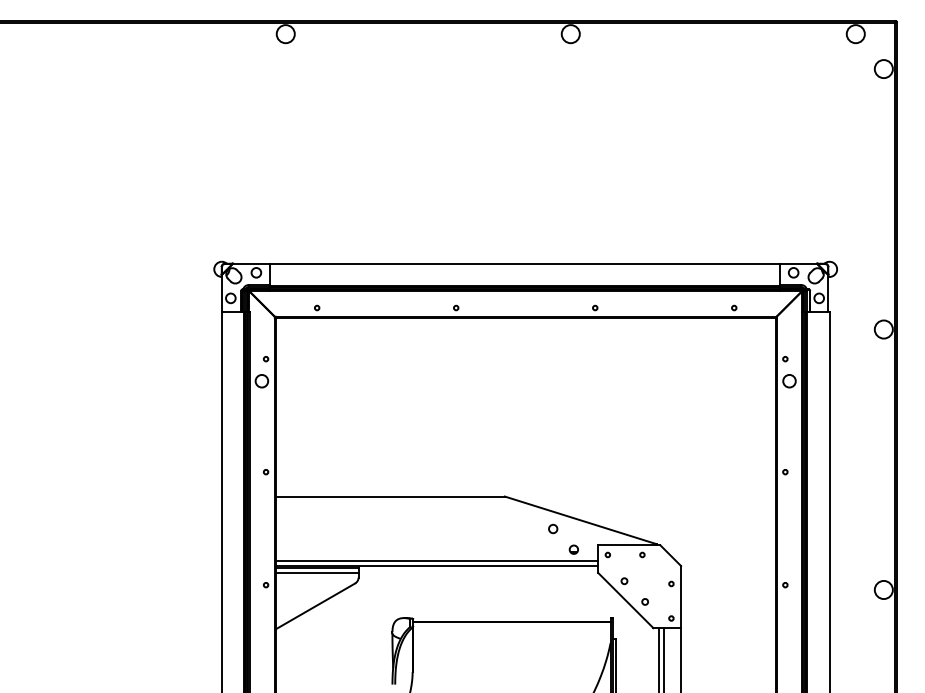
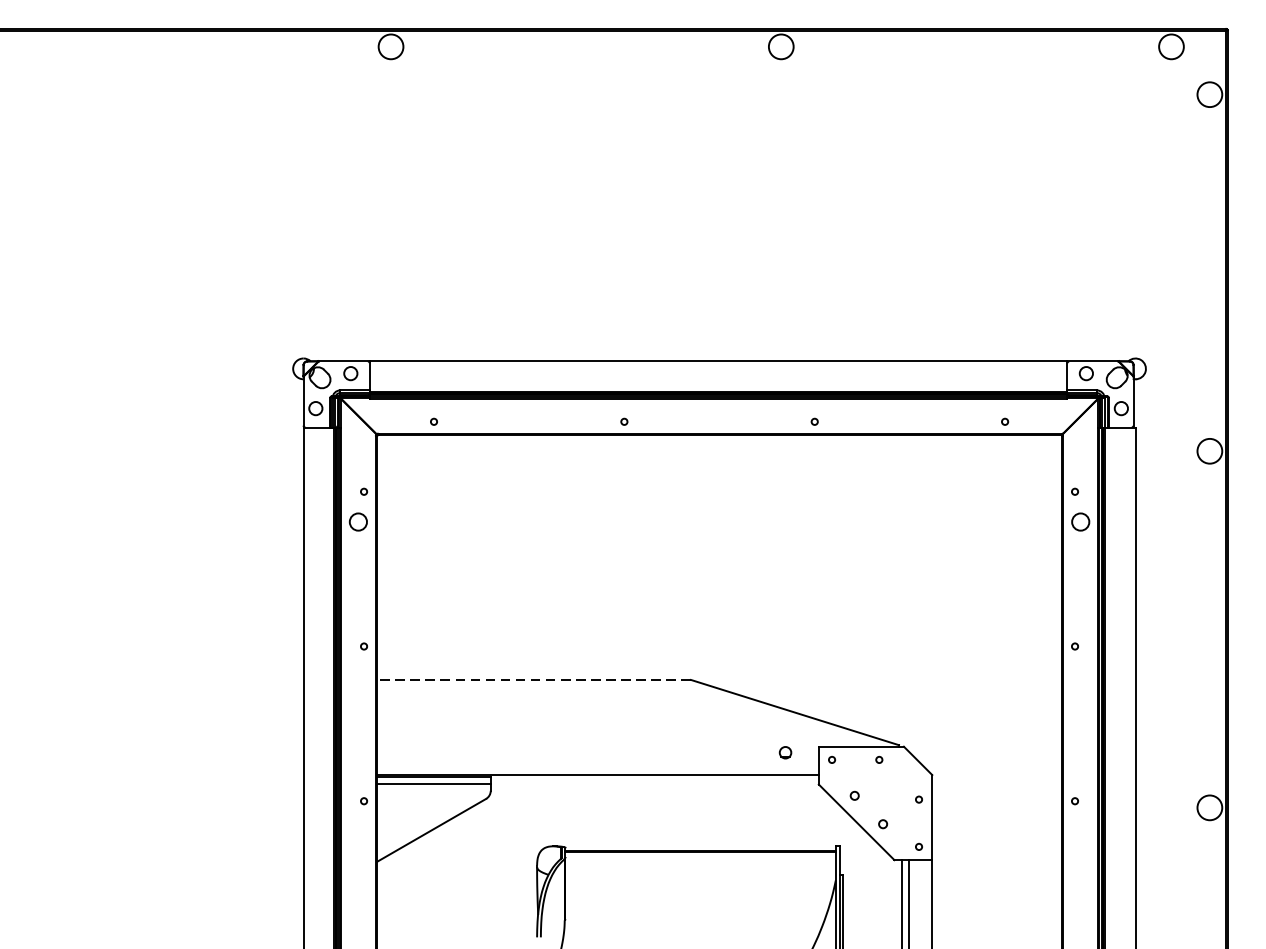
line: (390, 496) -> (534, 679), solid -> dashed
circle: (553, 528) -> (757, 723), removed
line: (436, 561) -> (597, 768), removed

